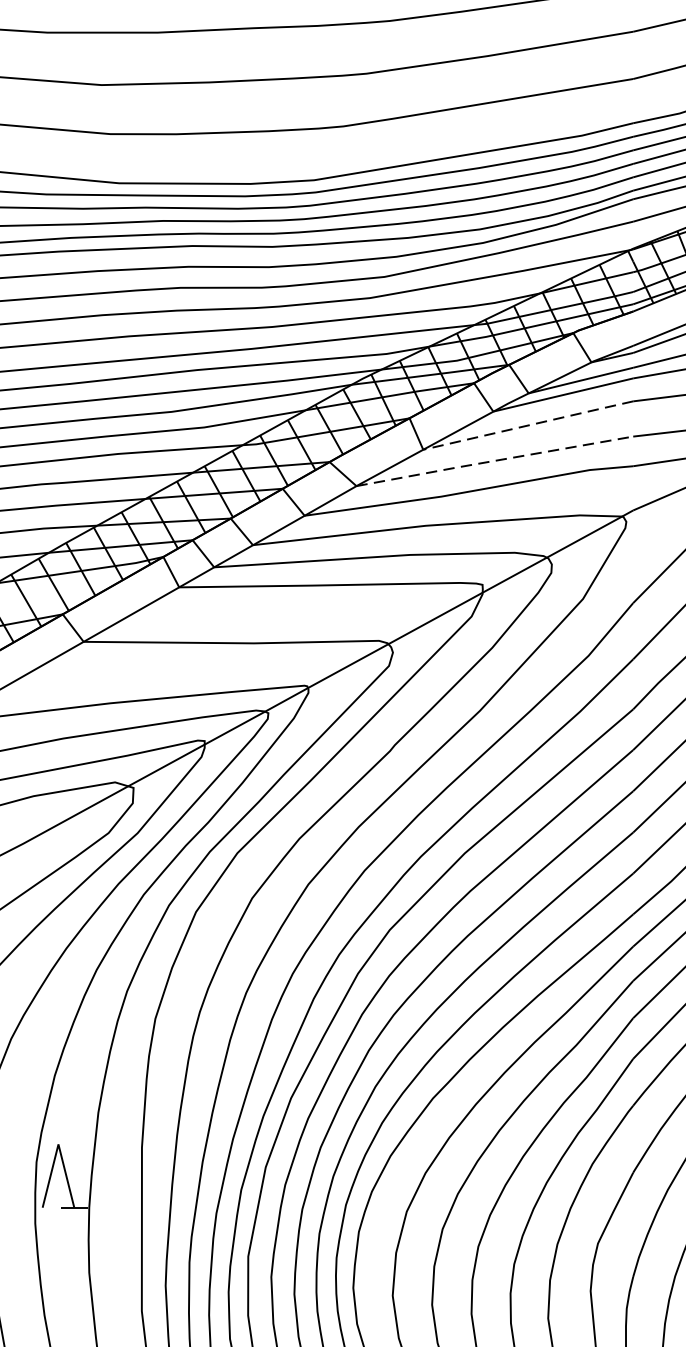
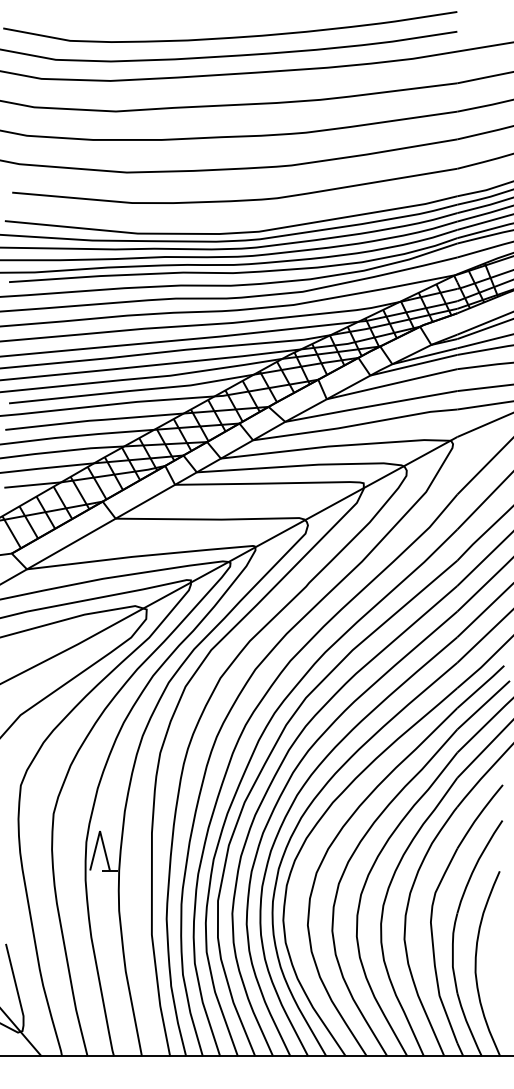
line: (528, 426) -> (392, 384), dashed -> solid
line: (495, 461) -> (371, 406), dashed -> solid

